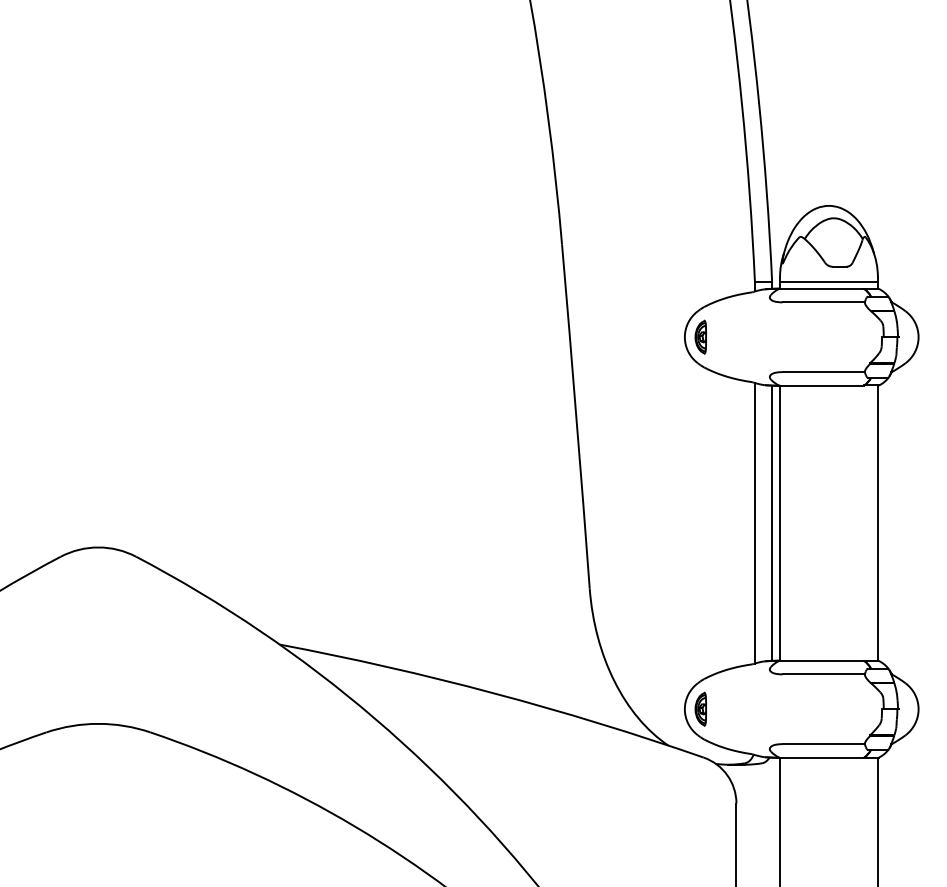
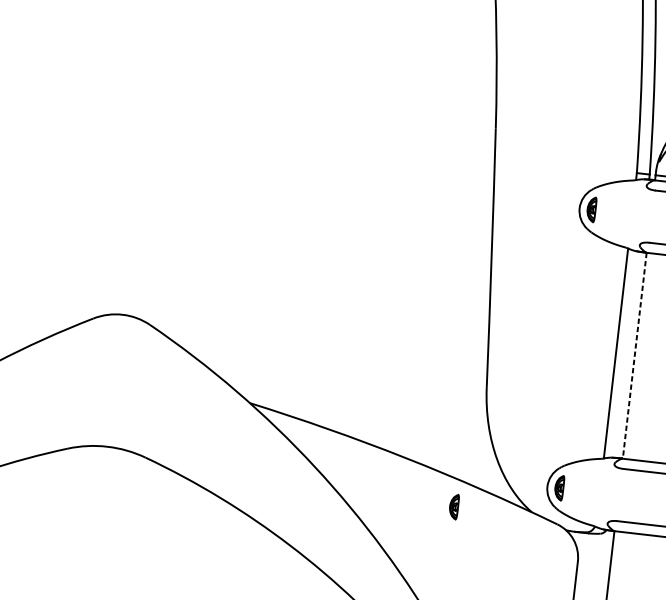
line: (772, 522) -> (629, 354), removed
line: (780, 523) -> (635, 355), solid -> dashed
part: (564, 749) -> (453, 506), added

